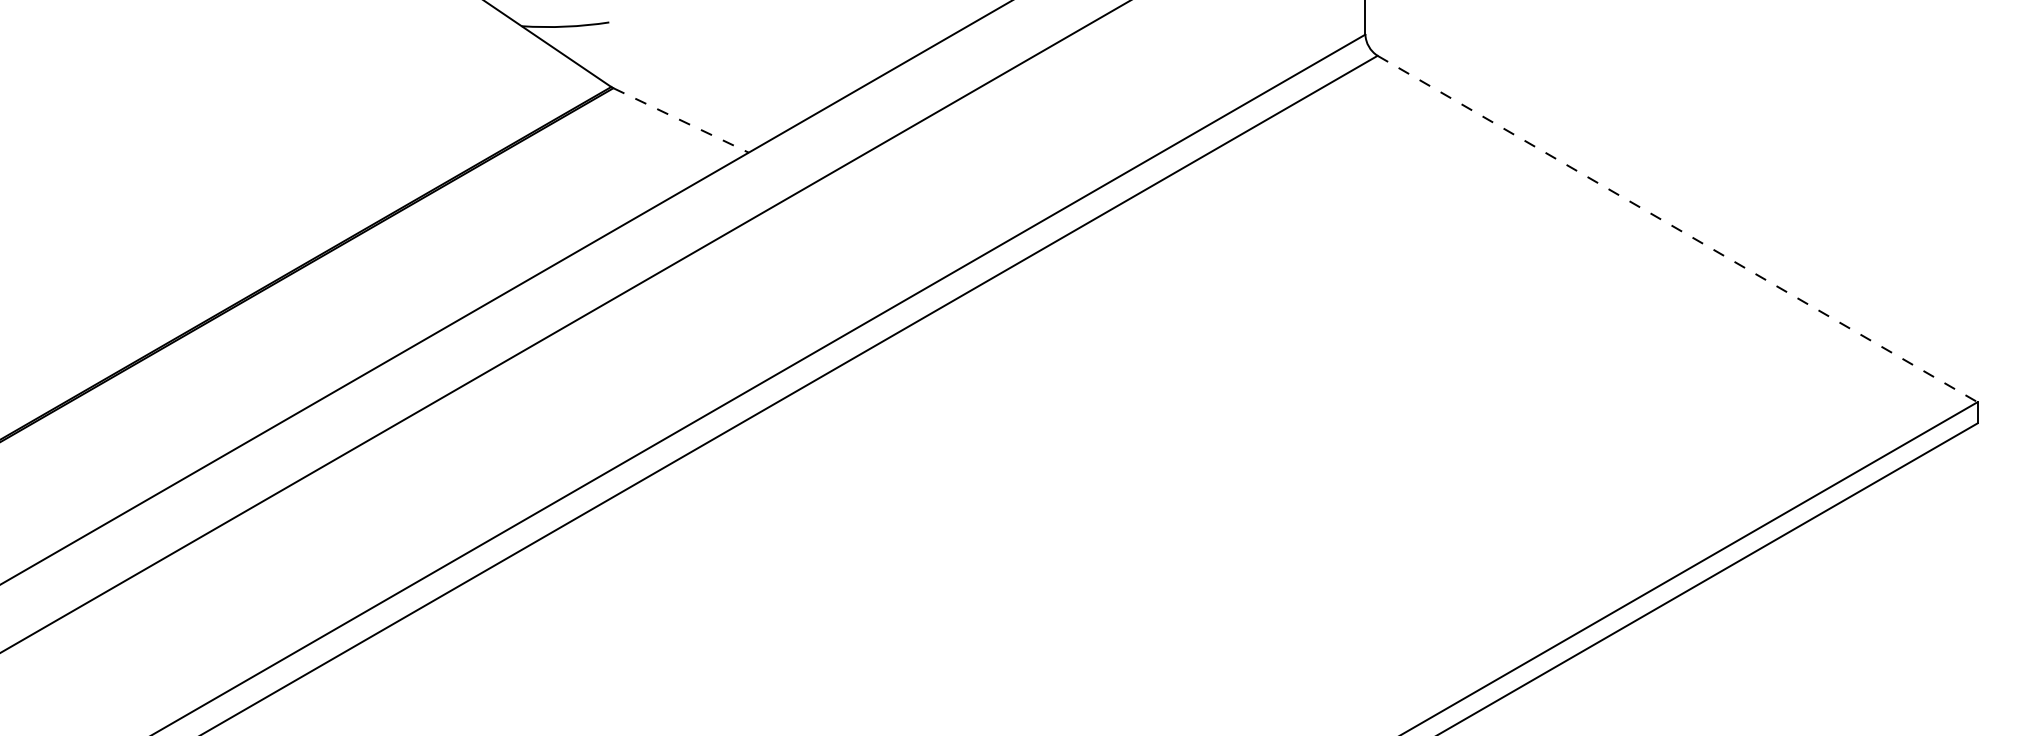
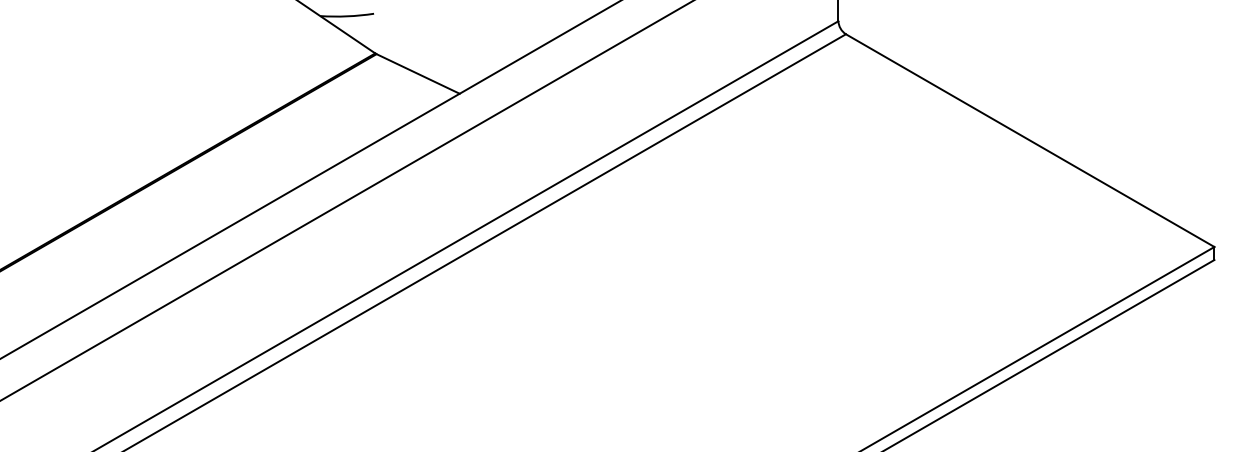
line: (681, 121) -> (418, 74), dashed -> solid
line: (1678, 228) -> (1030, 140), dashed -> solid

